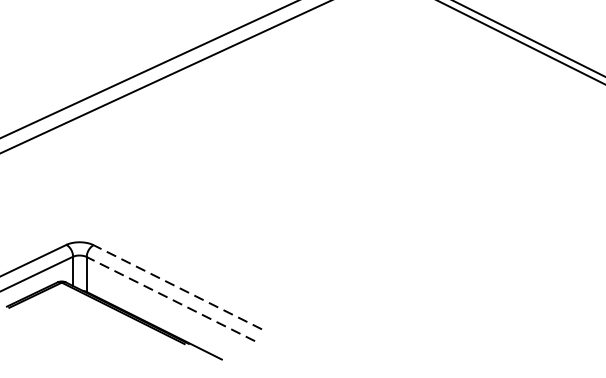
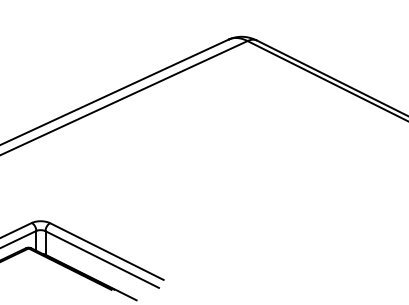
line: (177, 287) -> (106, 251), dashed -> solid
line: (169, 299) -> (101, 259), dashed -> solid

